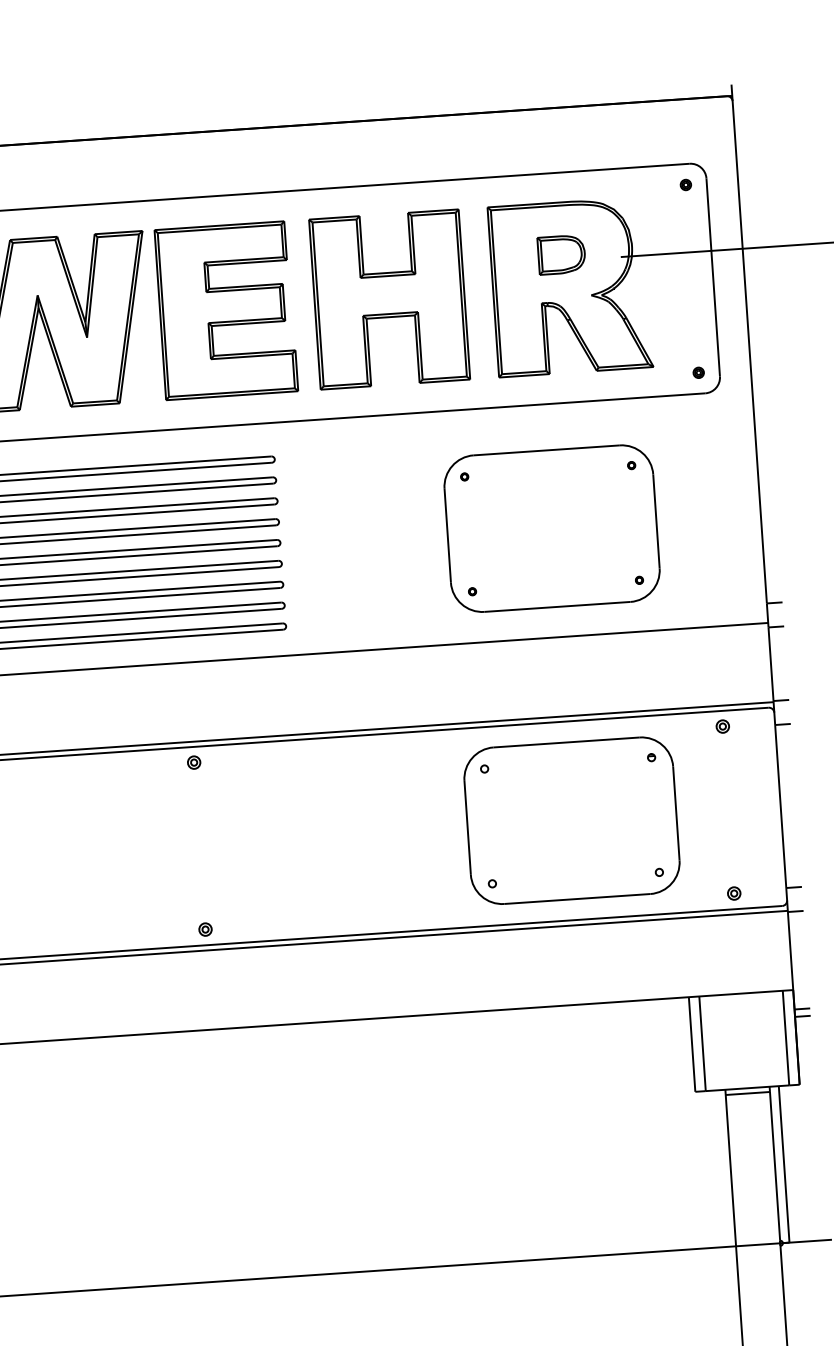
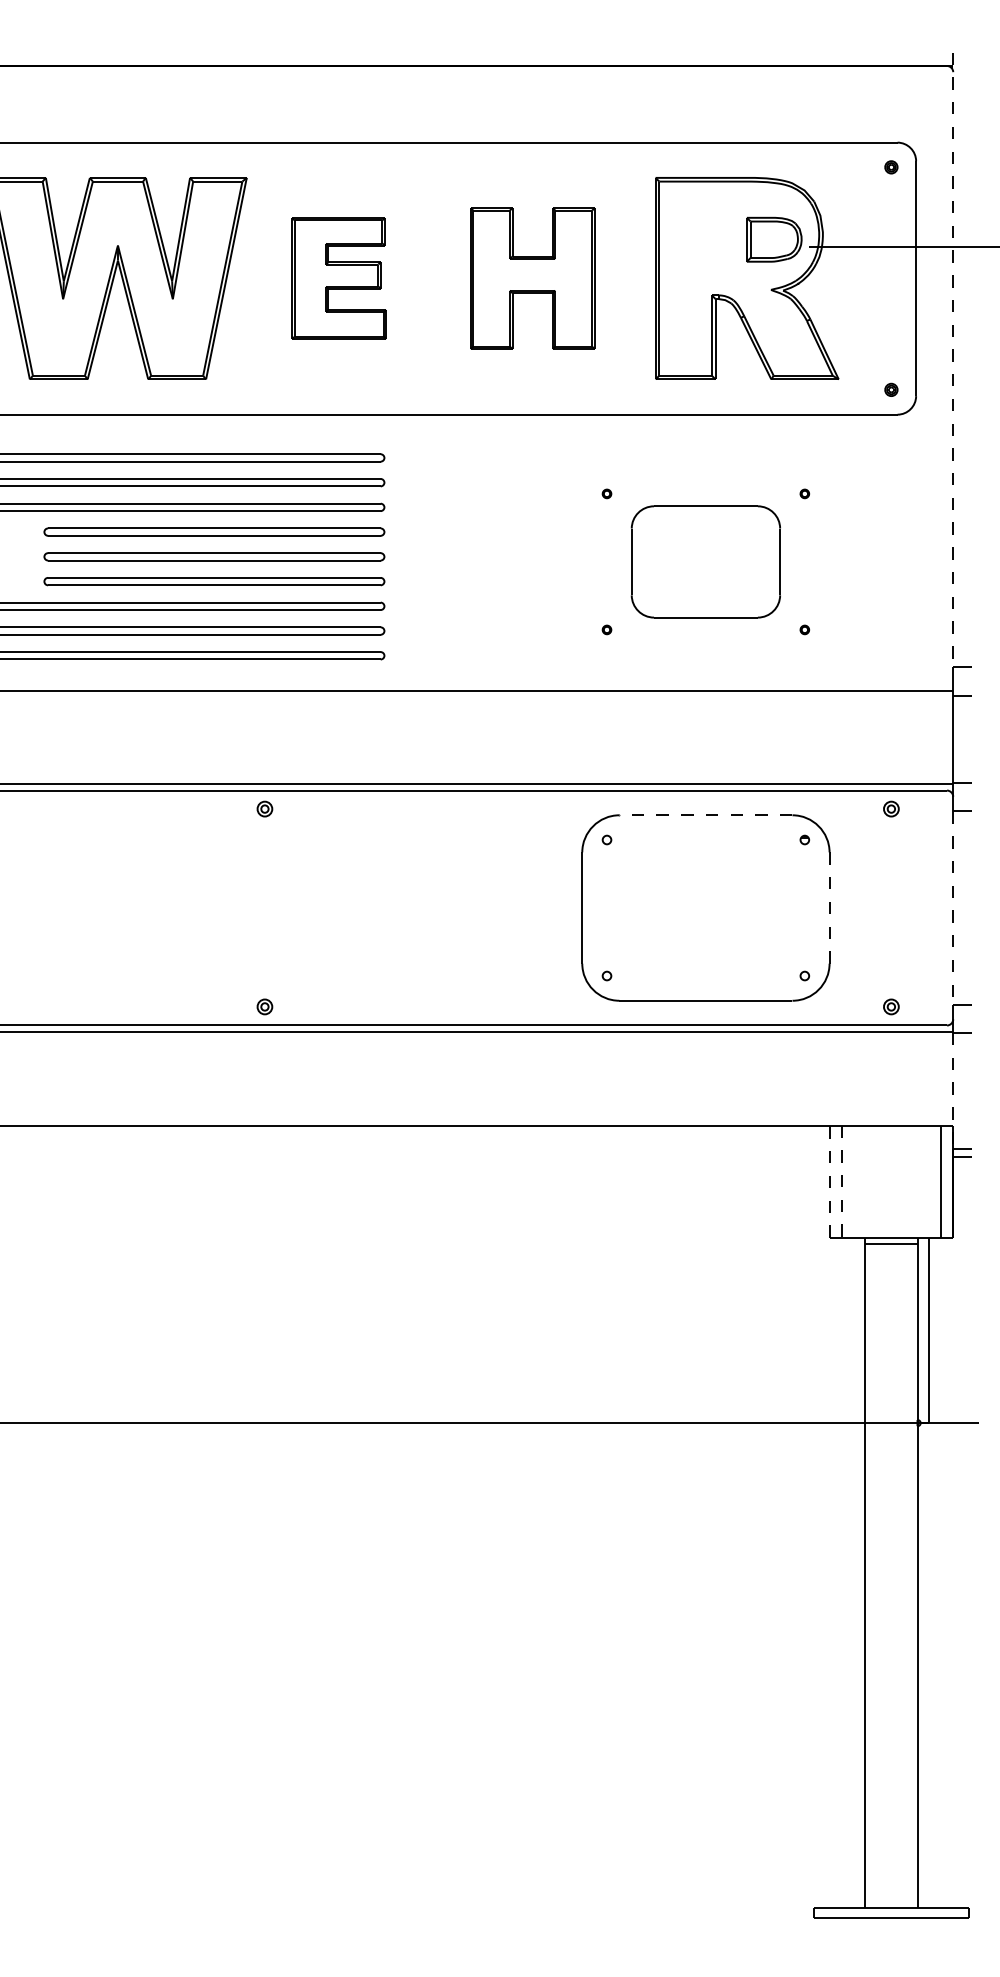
part: (561, 254) -> (774, 239), moved
part: (389, 299) -> (532, 278), size x0.7
part: (226, 310) -> (339, 278), size x0.6
line: (749, 344) -> (953, 360), solid -> dashed
part: (551, 528) -> (705, 561), size x0.6
line: (566, 742) -> (705, 815), solid -> dashed
line: (780, 806) -> (953, 908), solid -> dashed
line: (676, 814) -> (829, 908), solid -> dashed
line: (791, 960) -> (953, 1090), solid -> dashed
line: (692, 1044) -> (829, 1181), solid -> dashed
line: (702, 1044) -> (841, 1182), solid -> dashed

